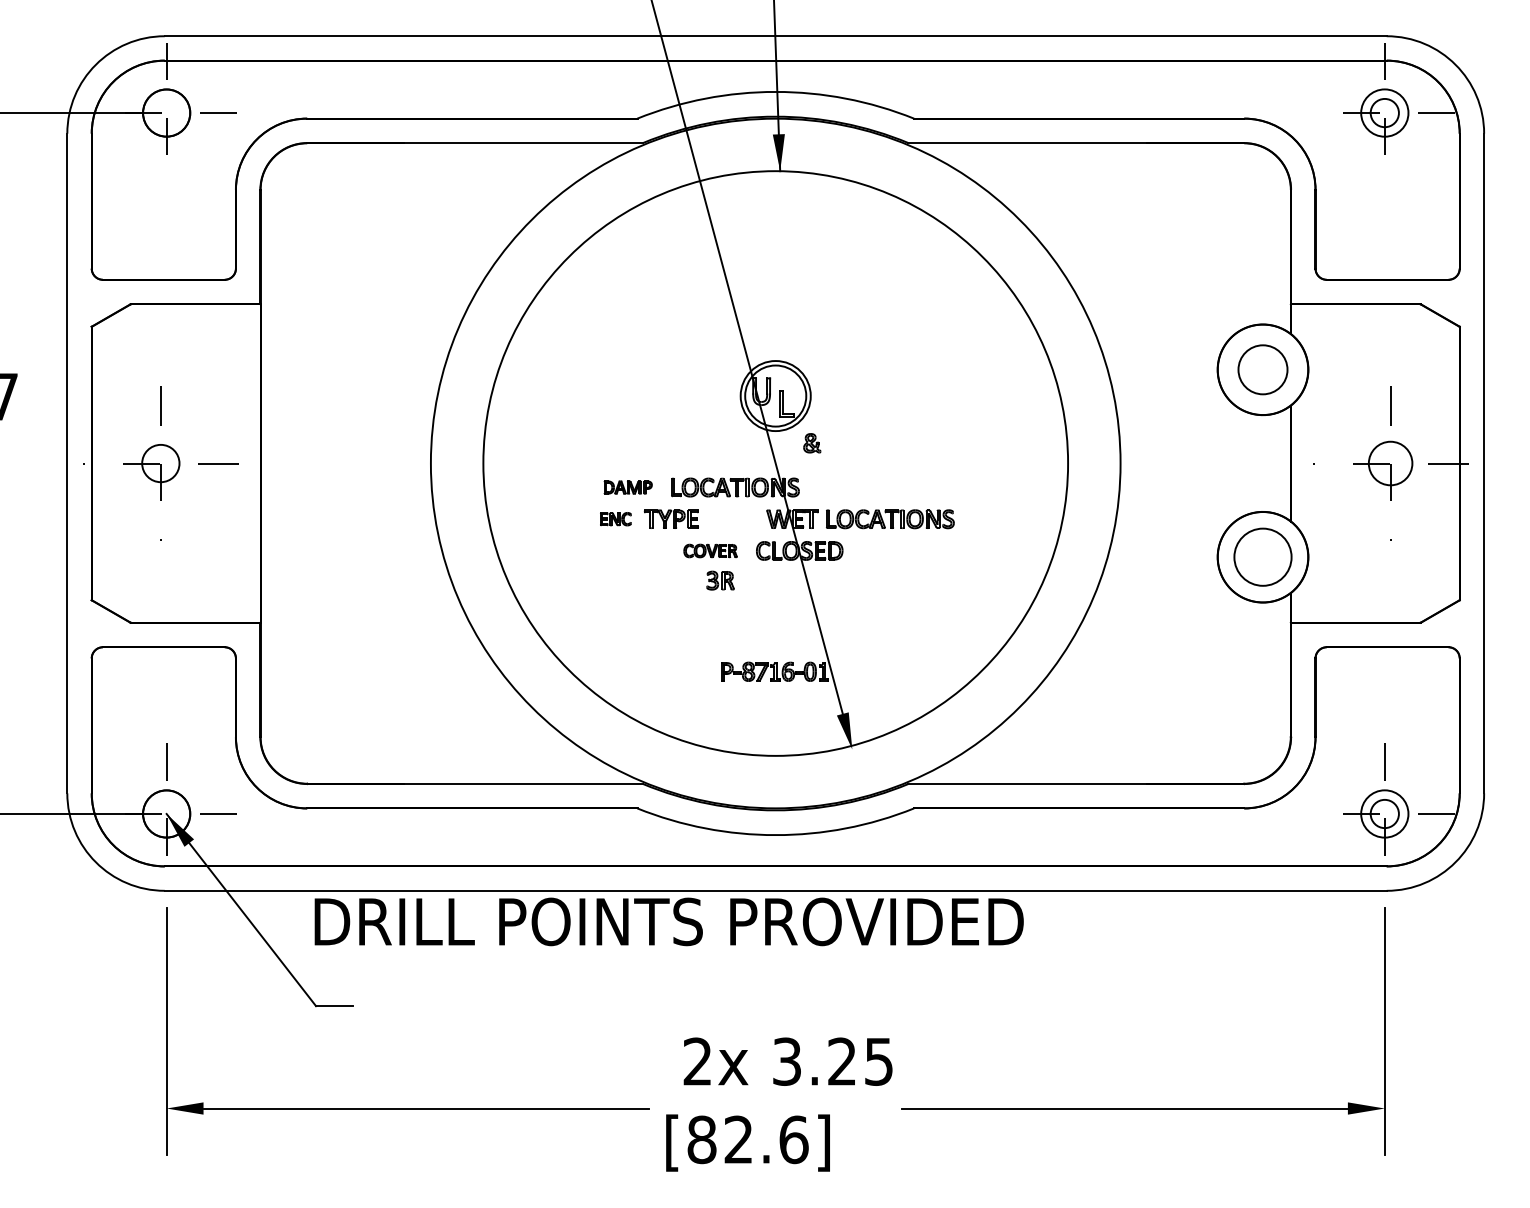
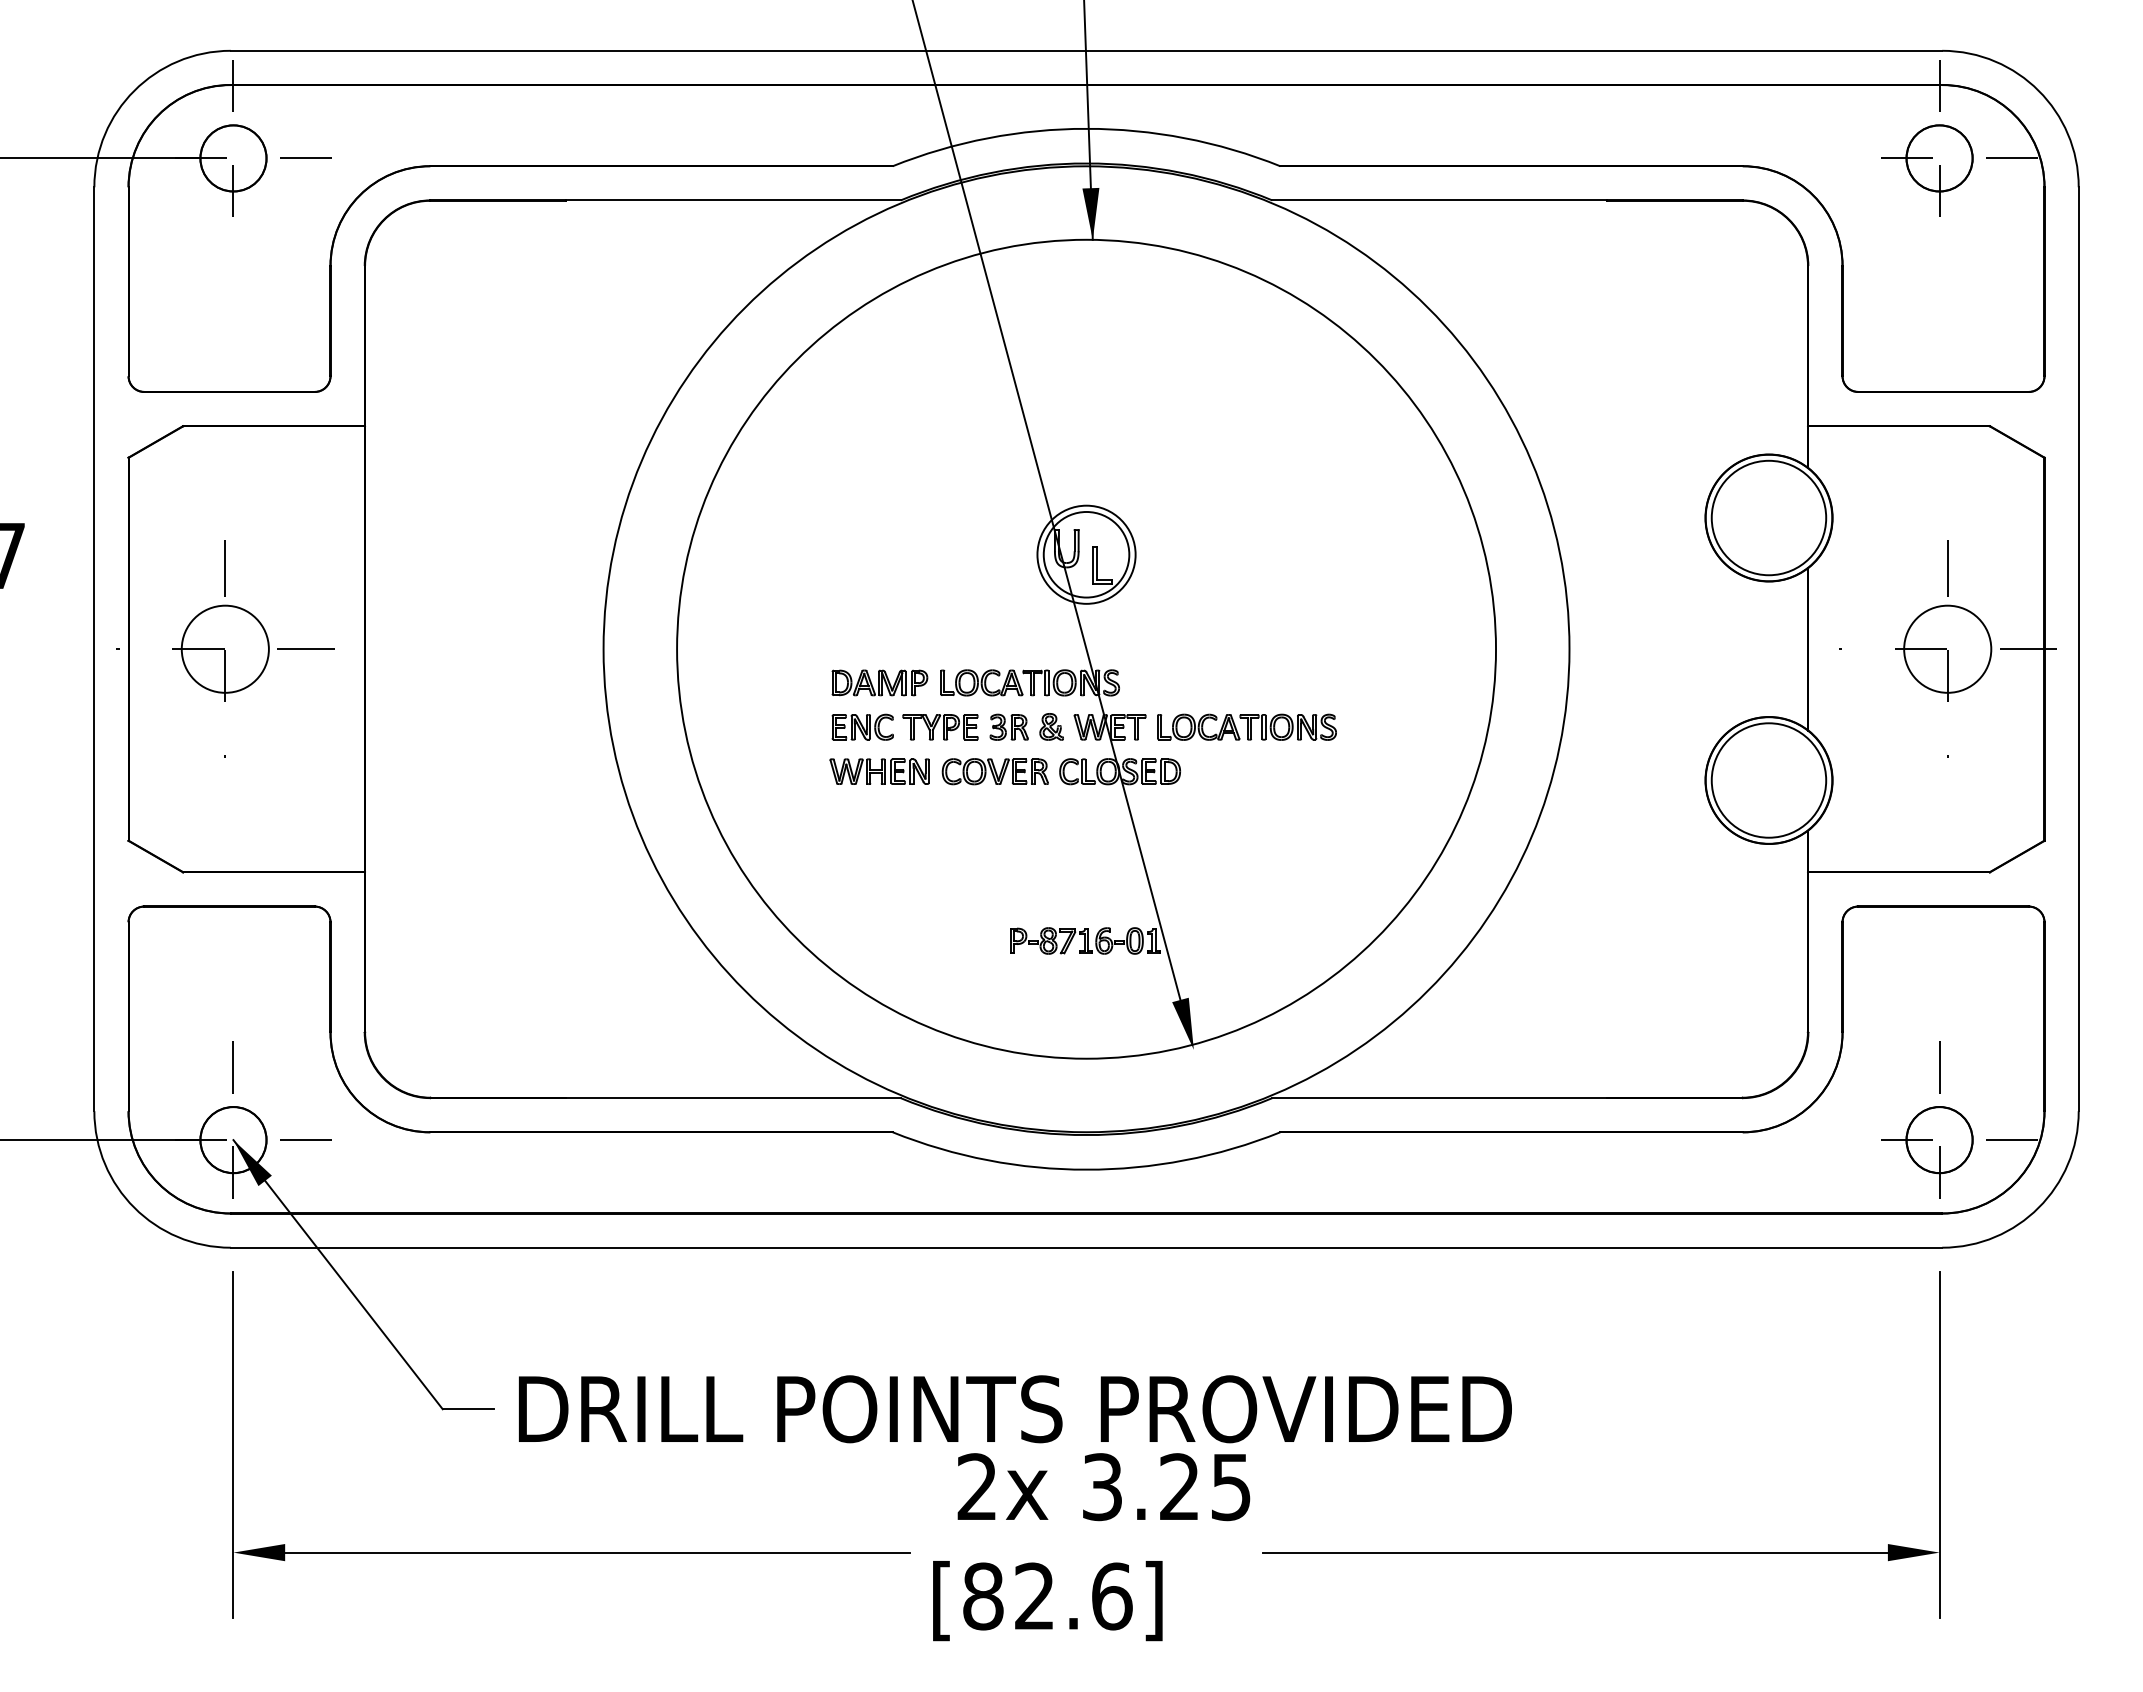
circle: (1384, 113) -> (1939, 158), size x1.67
circle: (1262, 369) -> (1768, 517), size x1.67
part: (812, 442) -> (1051, 726), moved
circle: (160, 462) -> (224, 648), size x1.67
circle: (1390, 462) -> (1947, 648), size x1.43
part: (627, 487) -> (879, 682), size x1.43
part: (615, 518) -> (862, 726), size x1.43
part: (627, 550) -> (879, 771), added
part: (710, 550) -> (994, 771), size x1.43
circle: (1262, 557) -> (1768, 780), size x1.43
part: (720, 580) -> (1008, 726), moved
circle: (1384, 814) -> (1939, 1140), size x1.67
text: (669, 922) -> (1015, 1409), moved

